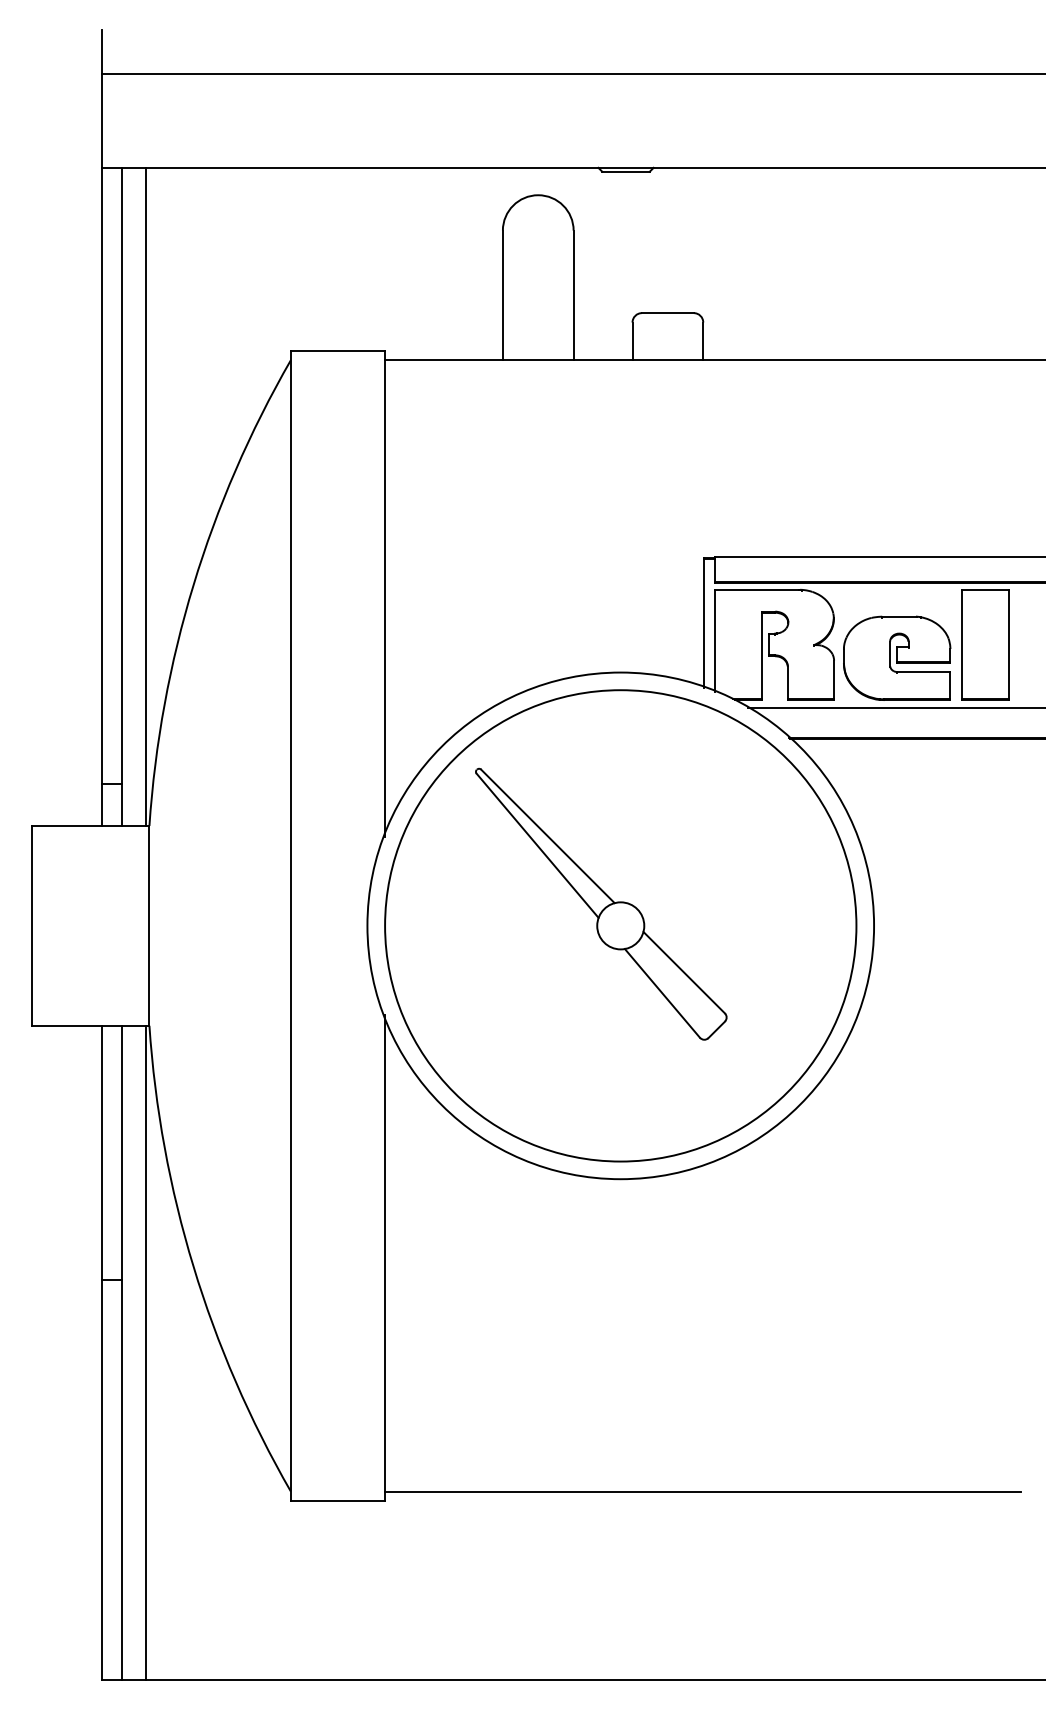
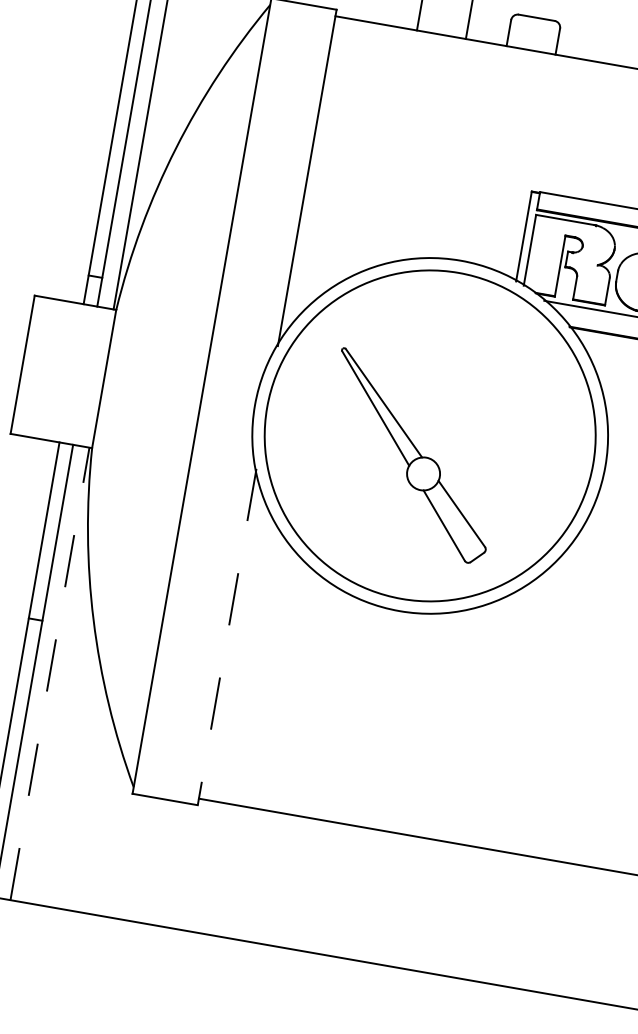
part: (601, 903) -> (412, 456), moved
line: (385, 1258) -> (227, 637), solid -> dashed
line: (145, 1352) -> (49, 673), solid -> dashed

